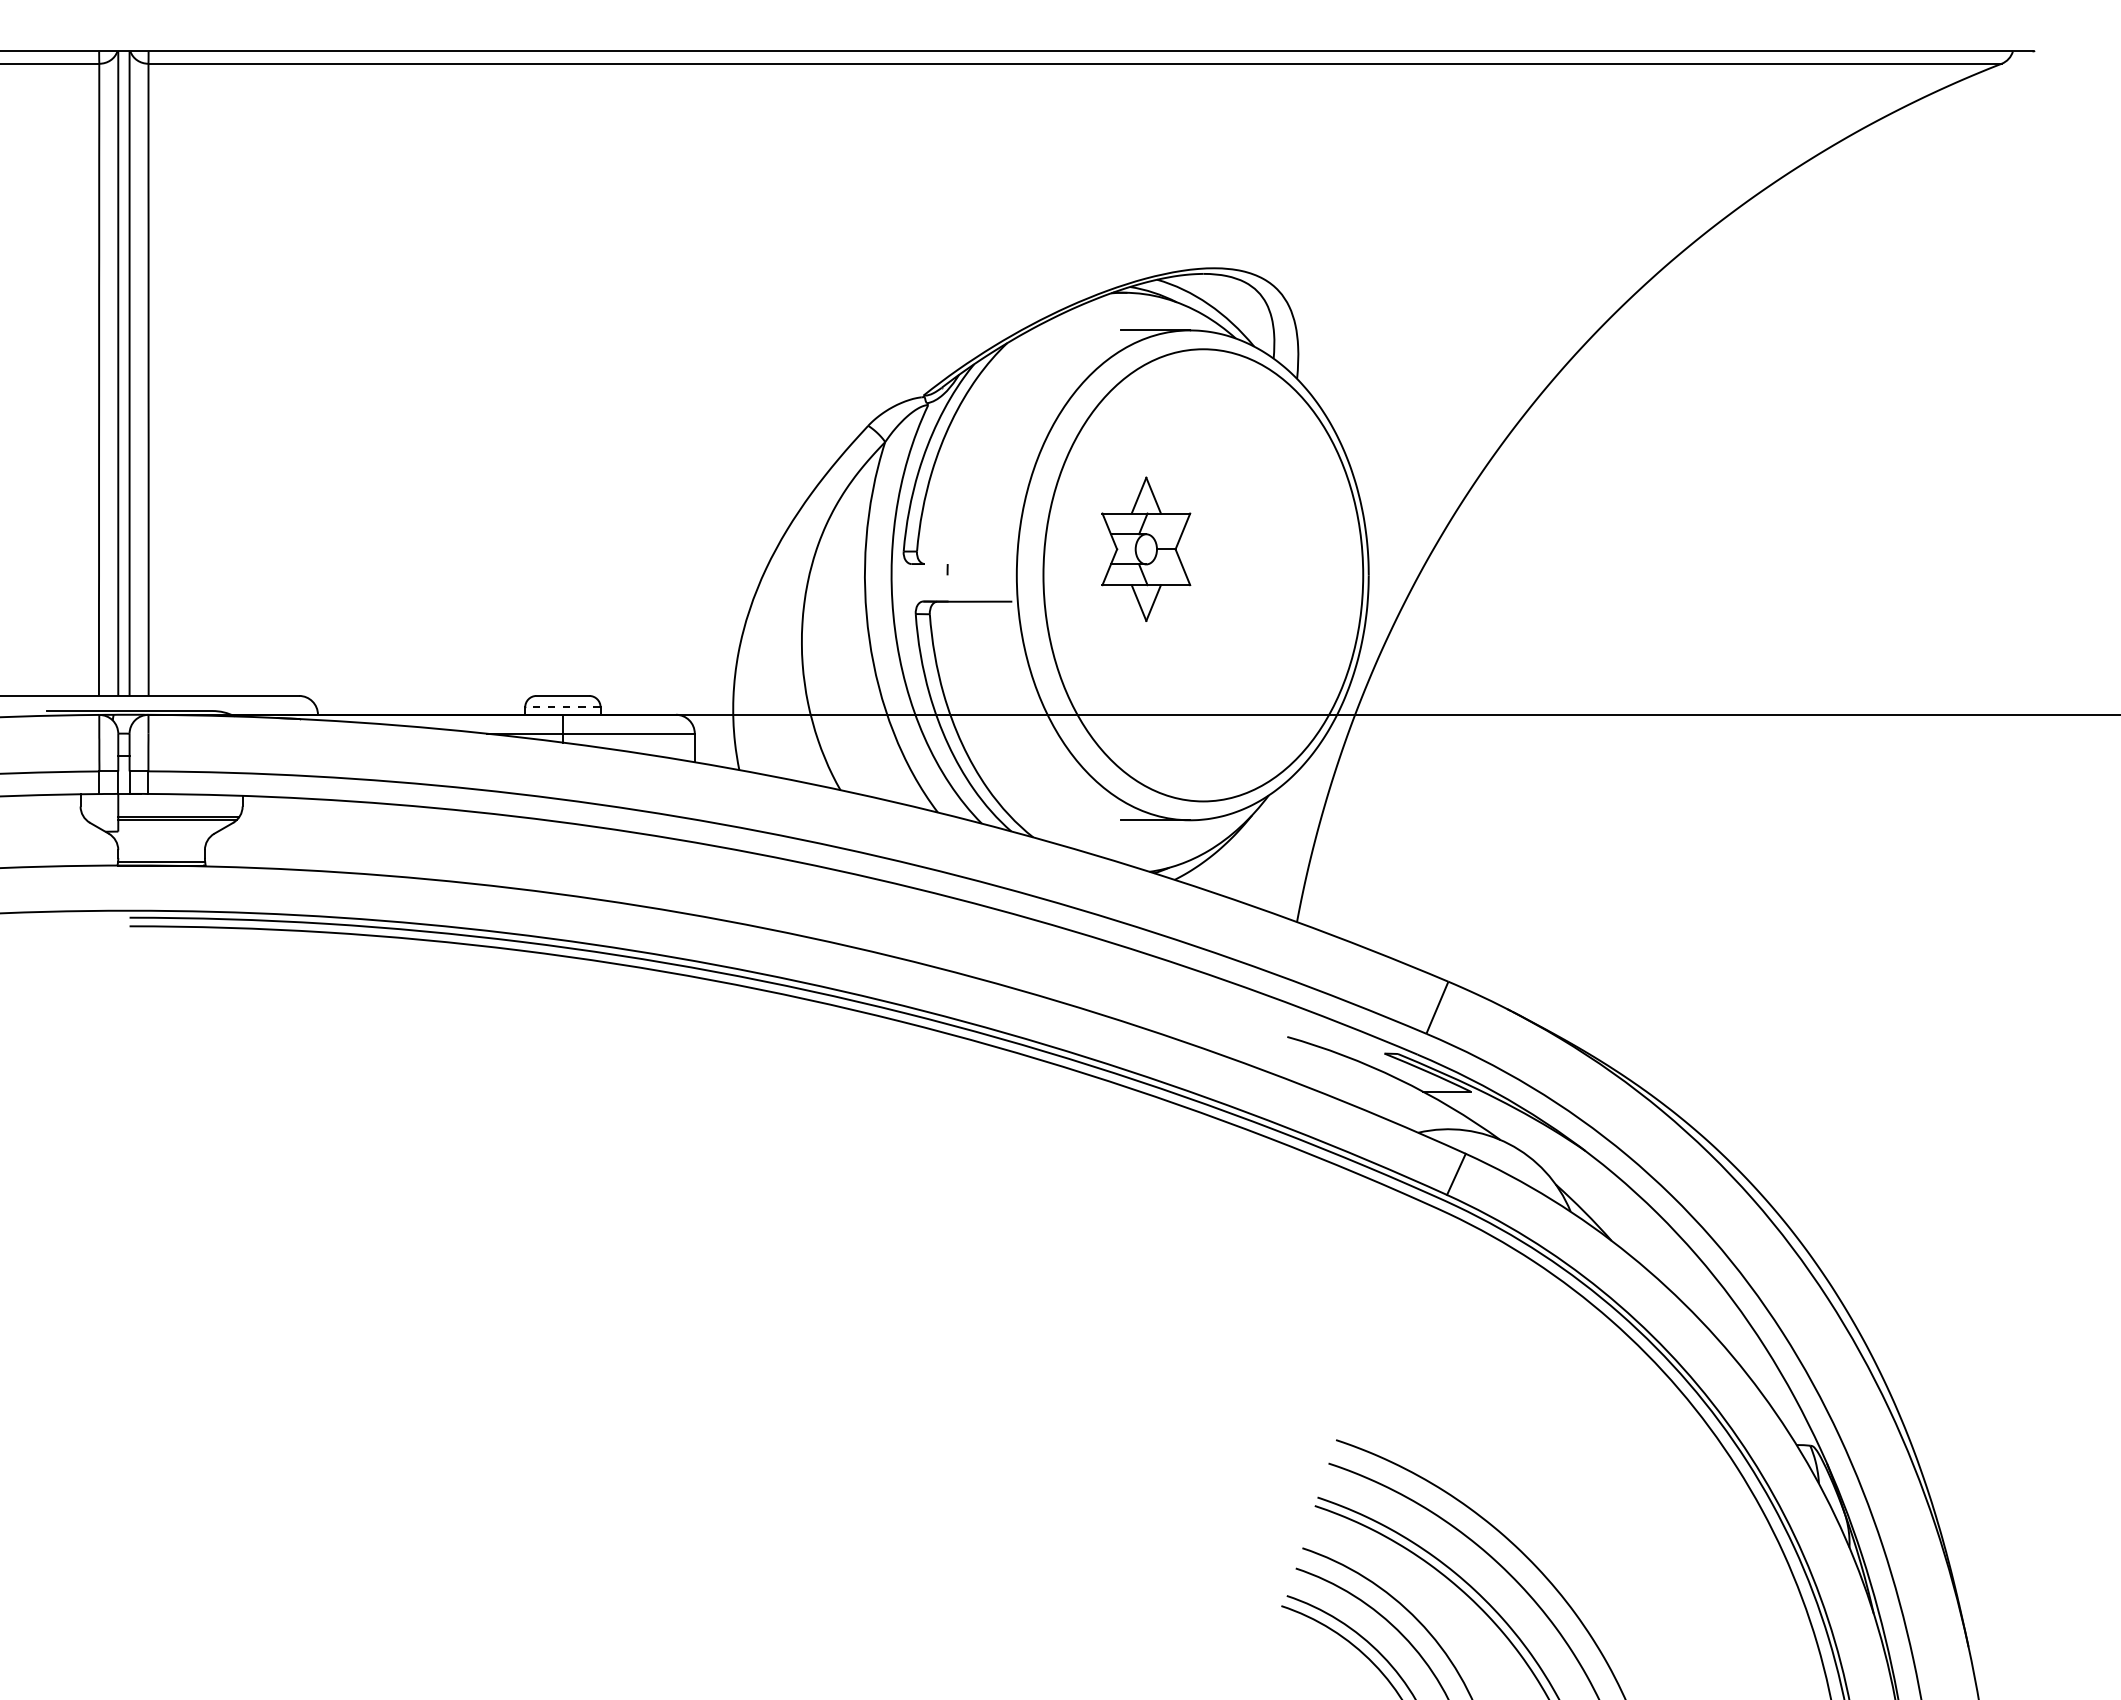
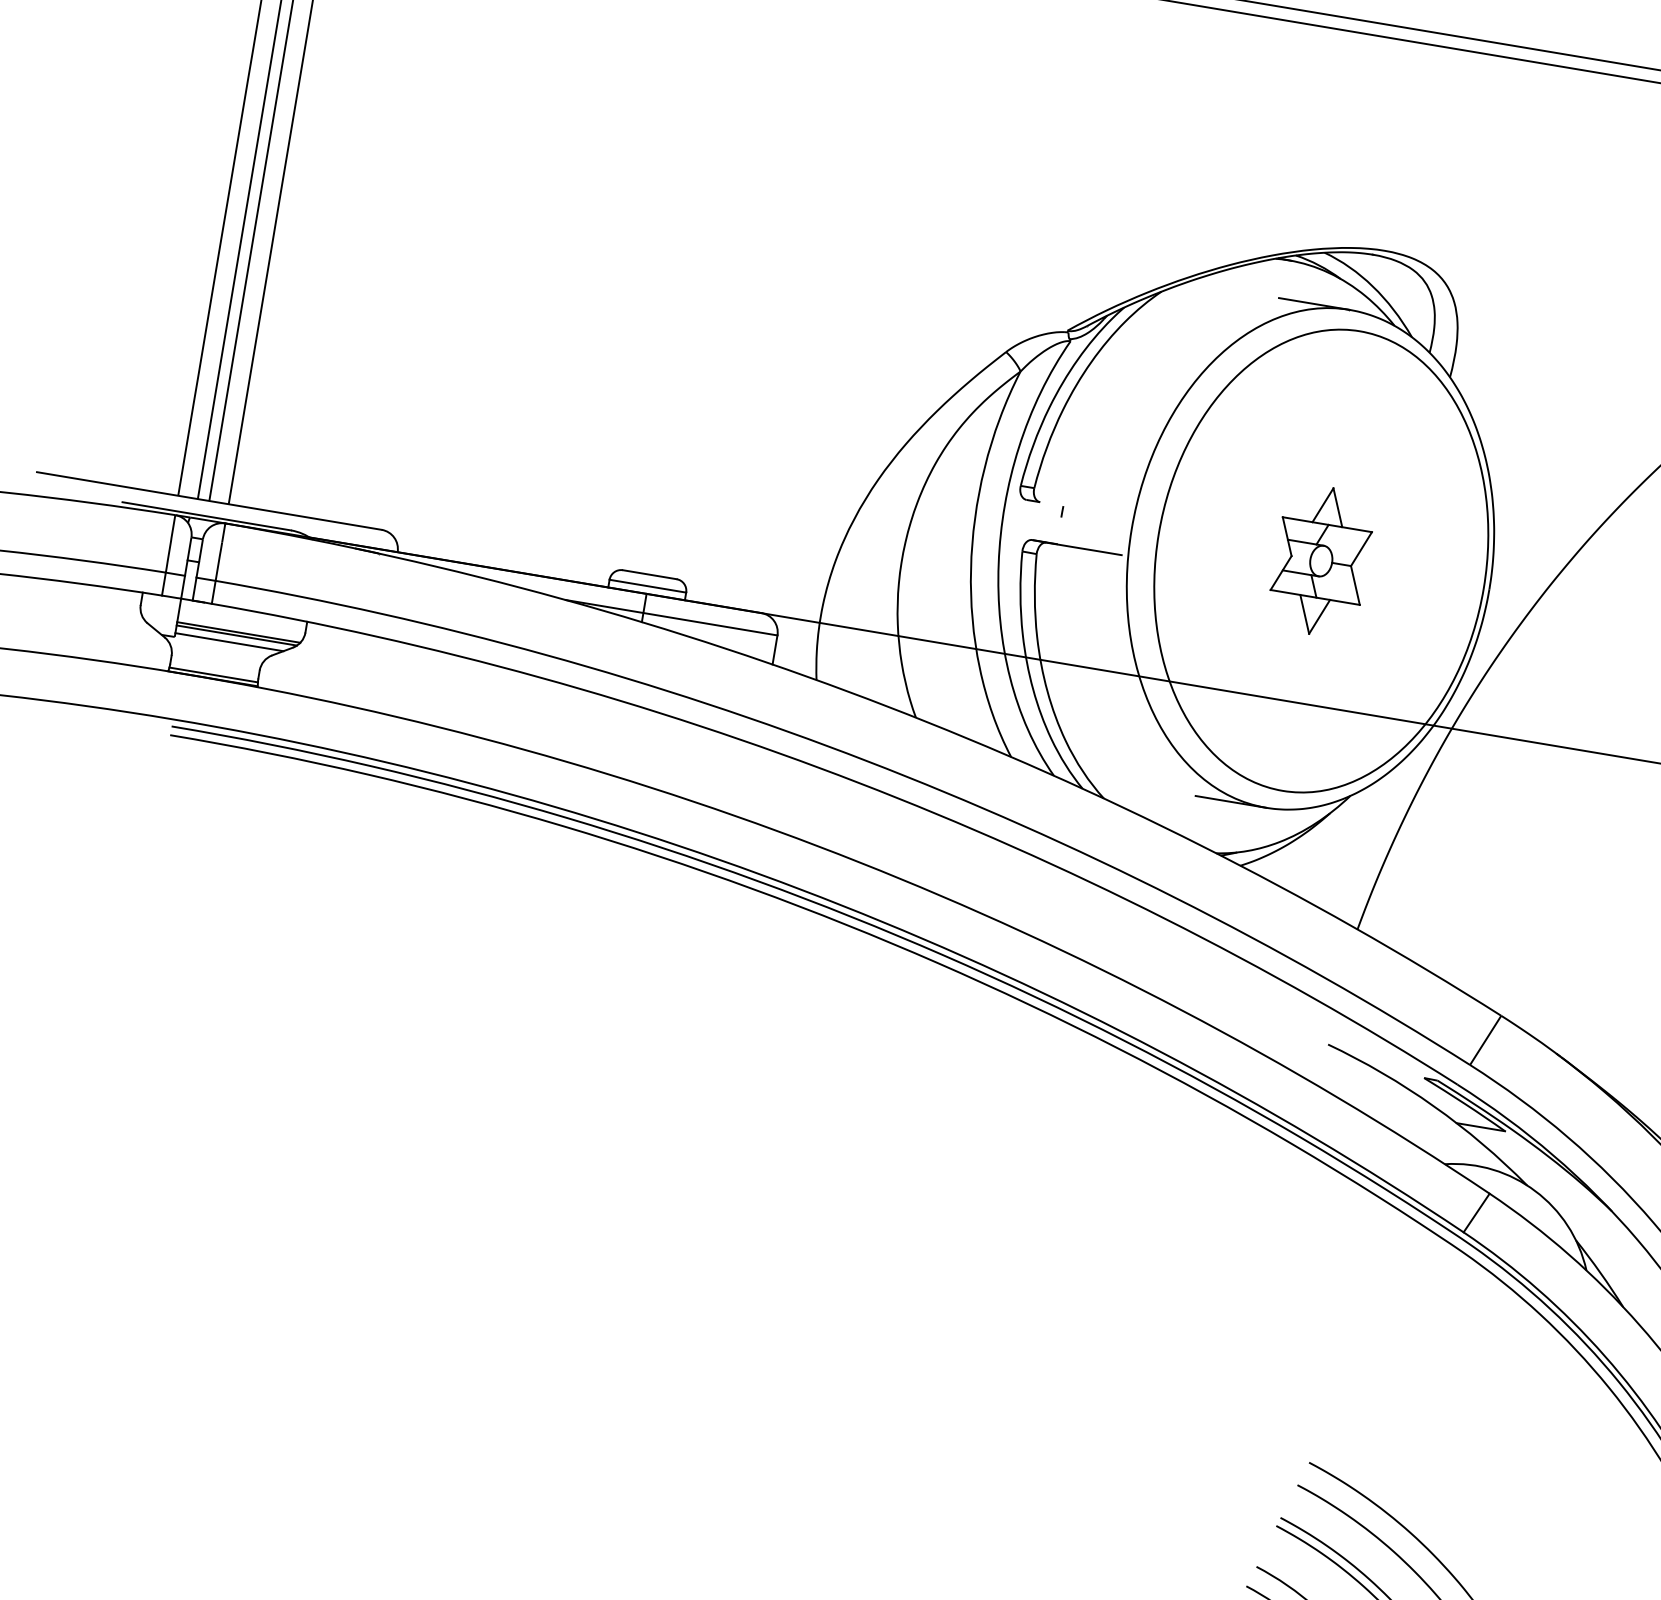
part: (1146, 548) -> (1321, 560), moved
line: (562, 707) -> (647, 586), dashed -> solid
line: (171, 827) -> (229, 641), added

